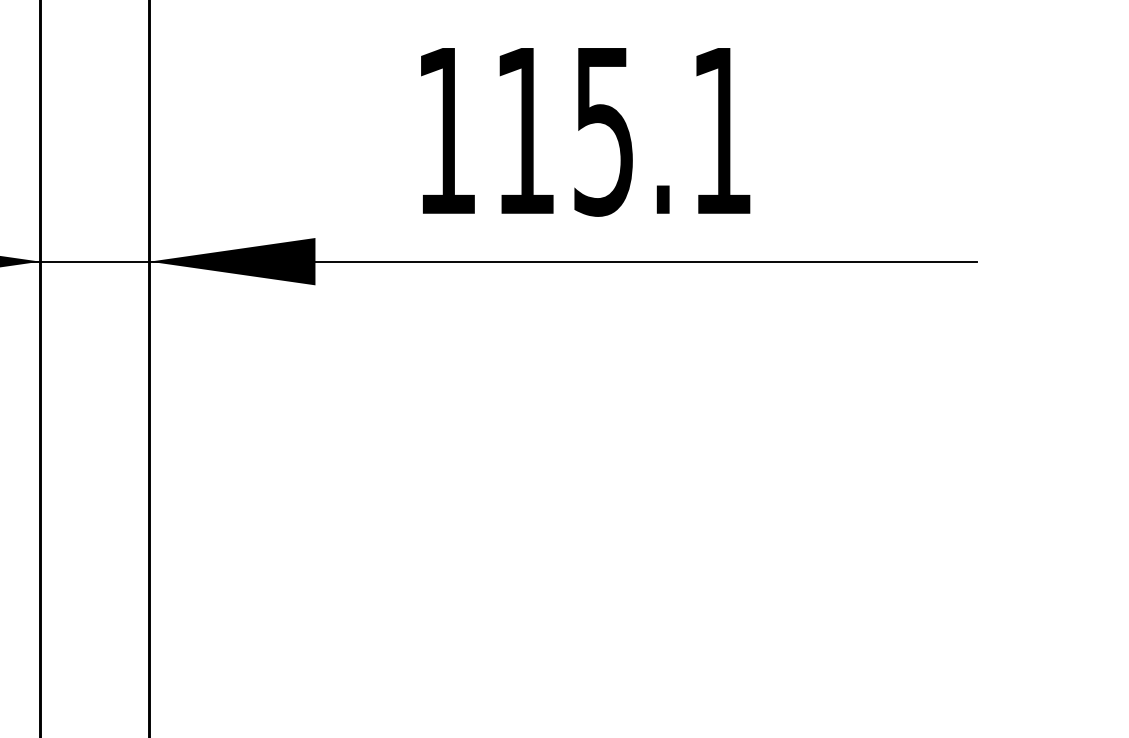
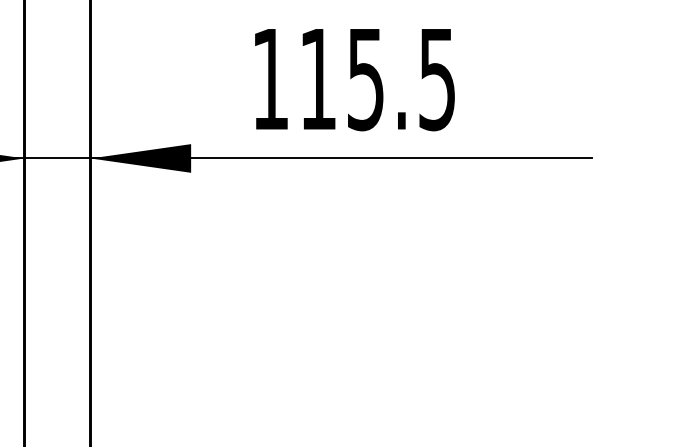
text: (720, 132) -> (436, 80), 115.1 -> 115.5

